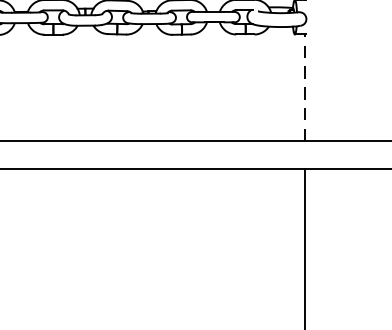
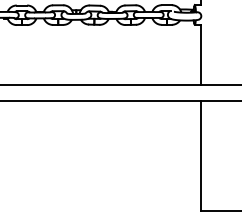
line: (304, 86) -> (200, 54), dashed -> solid

